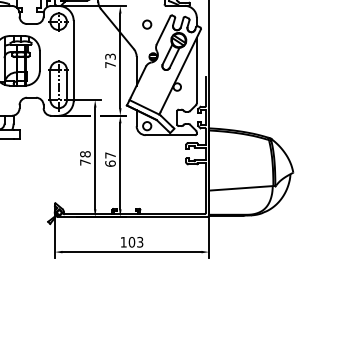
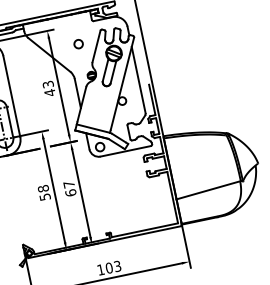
text: (110, 64) -> (49, 92), 73 -> 43
text: (85, 162) -> (45, 197), 78 -> 58

